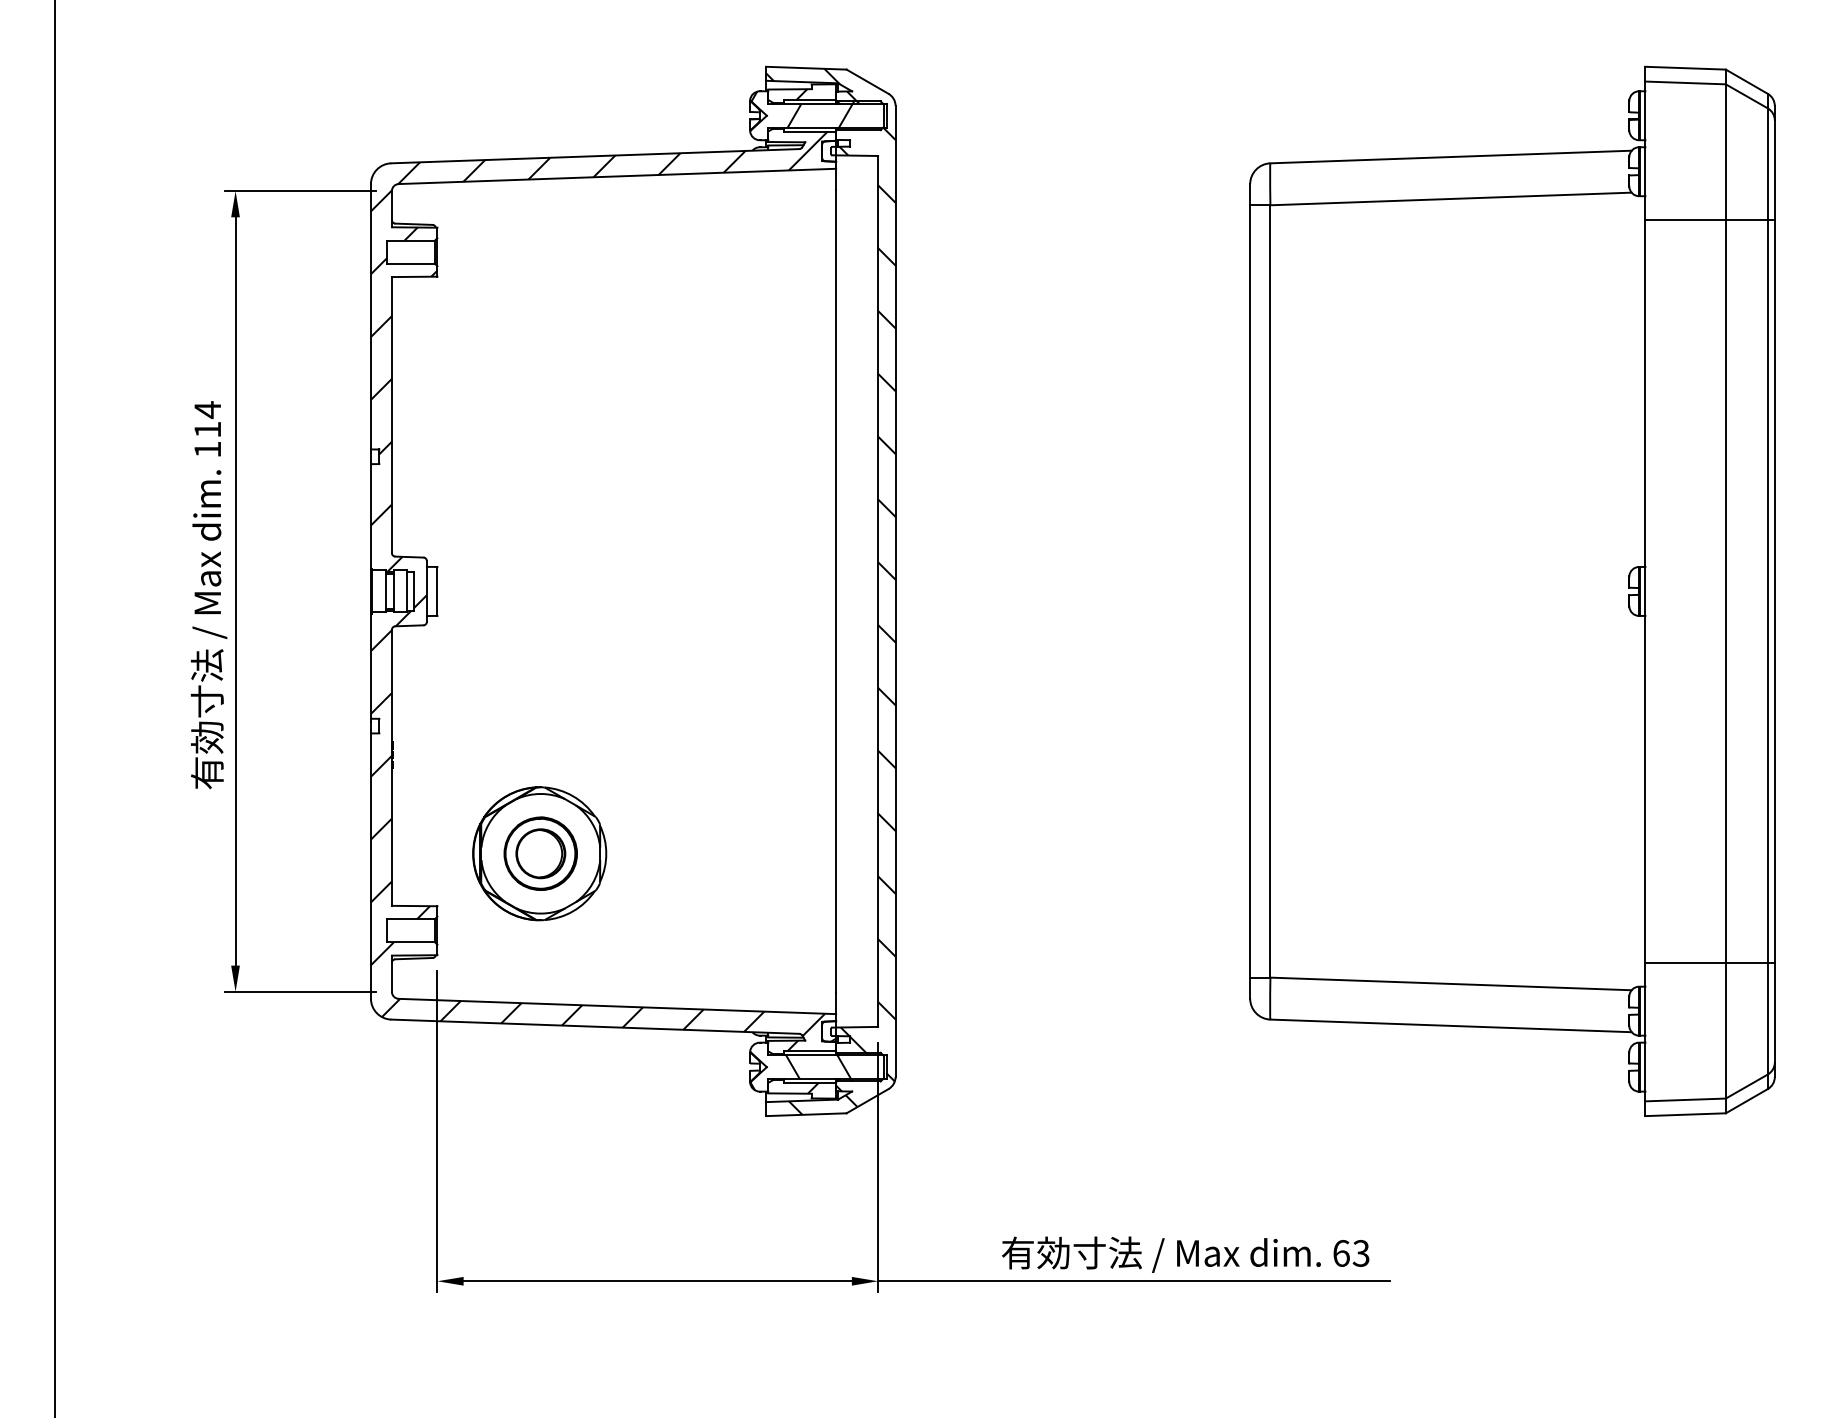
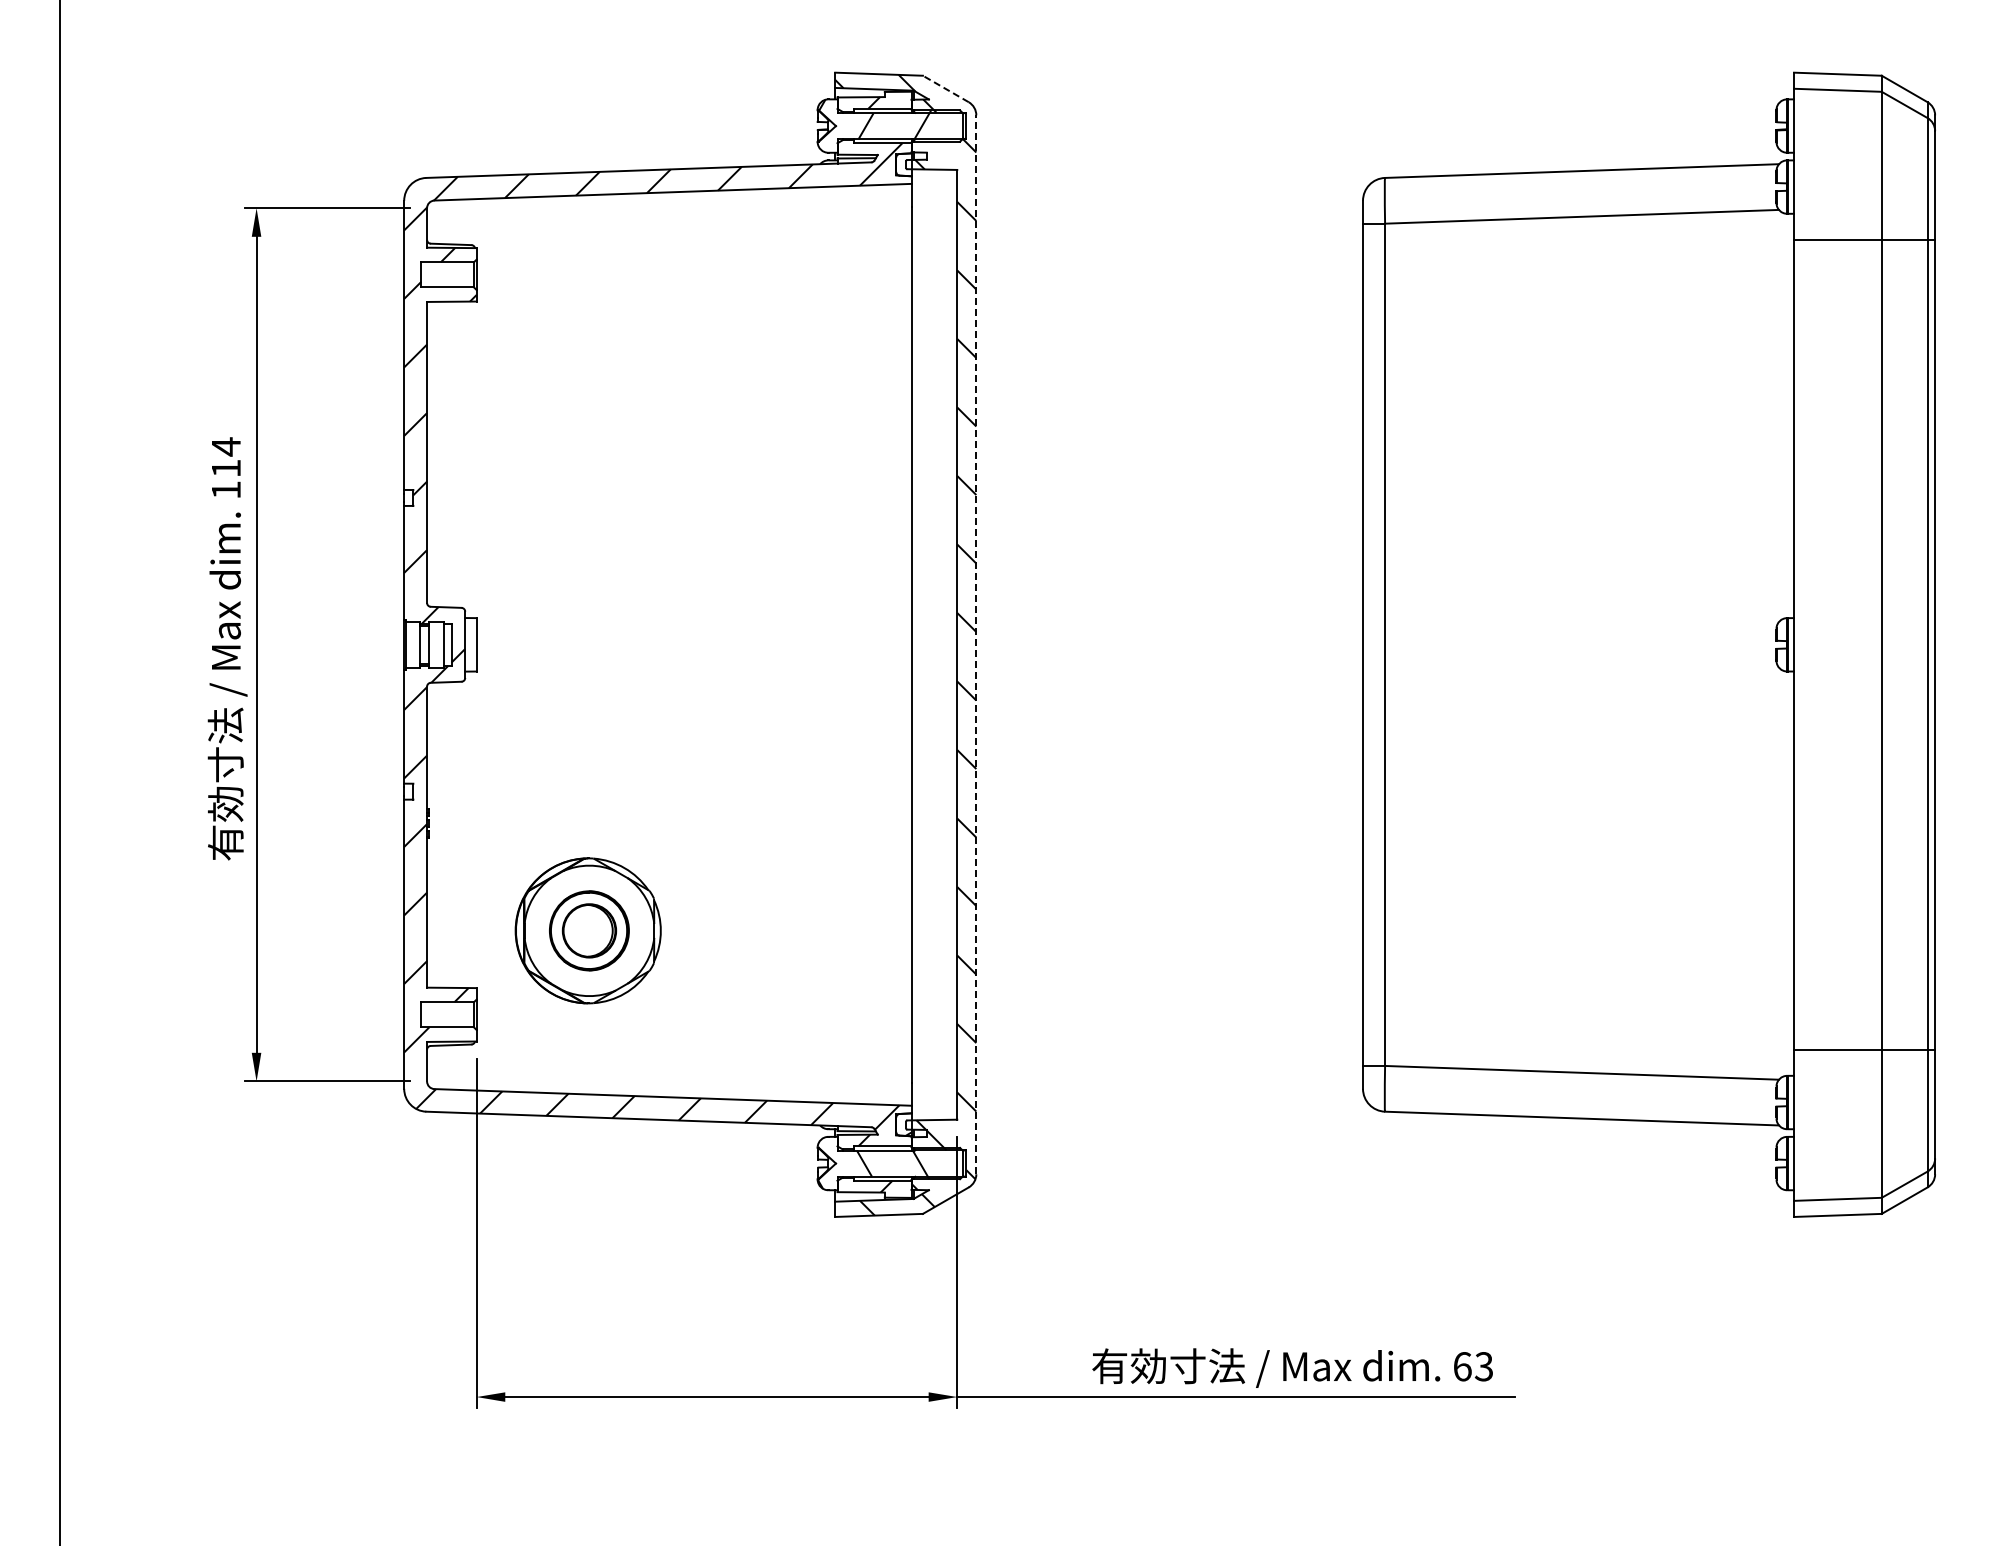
line: (867, 81) -> (945, 88), solid -> dashed
line: (895, 591) -> (976, 644), solid -> dashed

